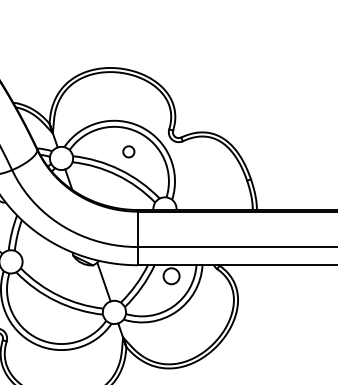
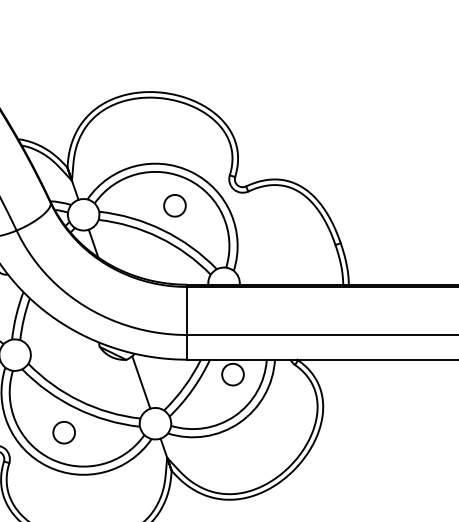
circle: (128, 151) -> (174, 205), size x1.43
circle: (46, 318) -> (63, 431), added

